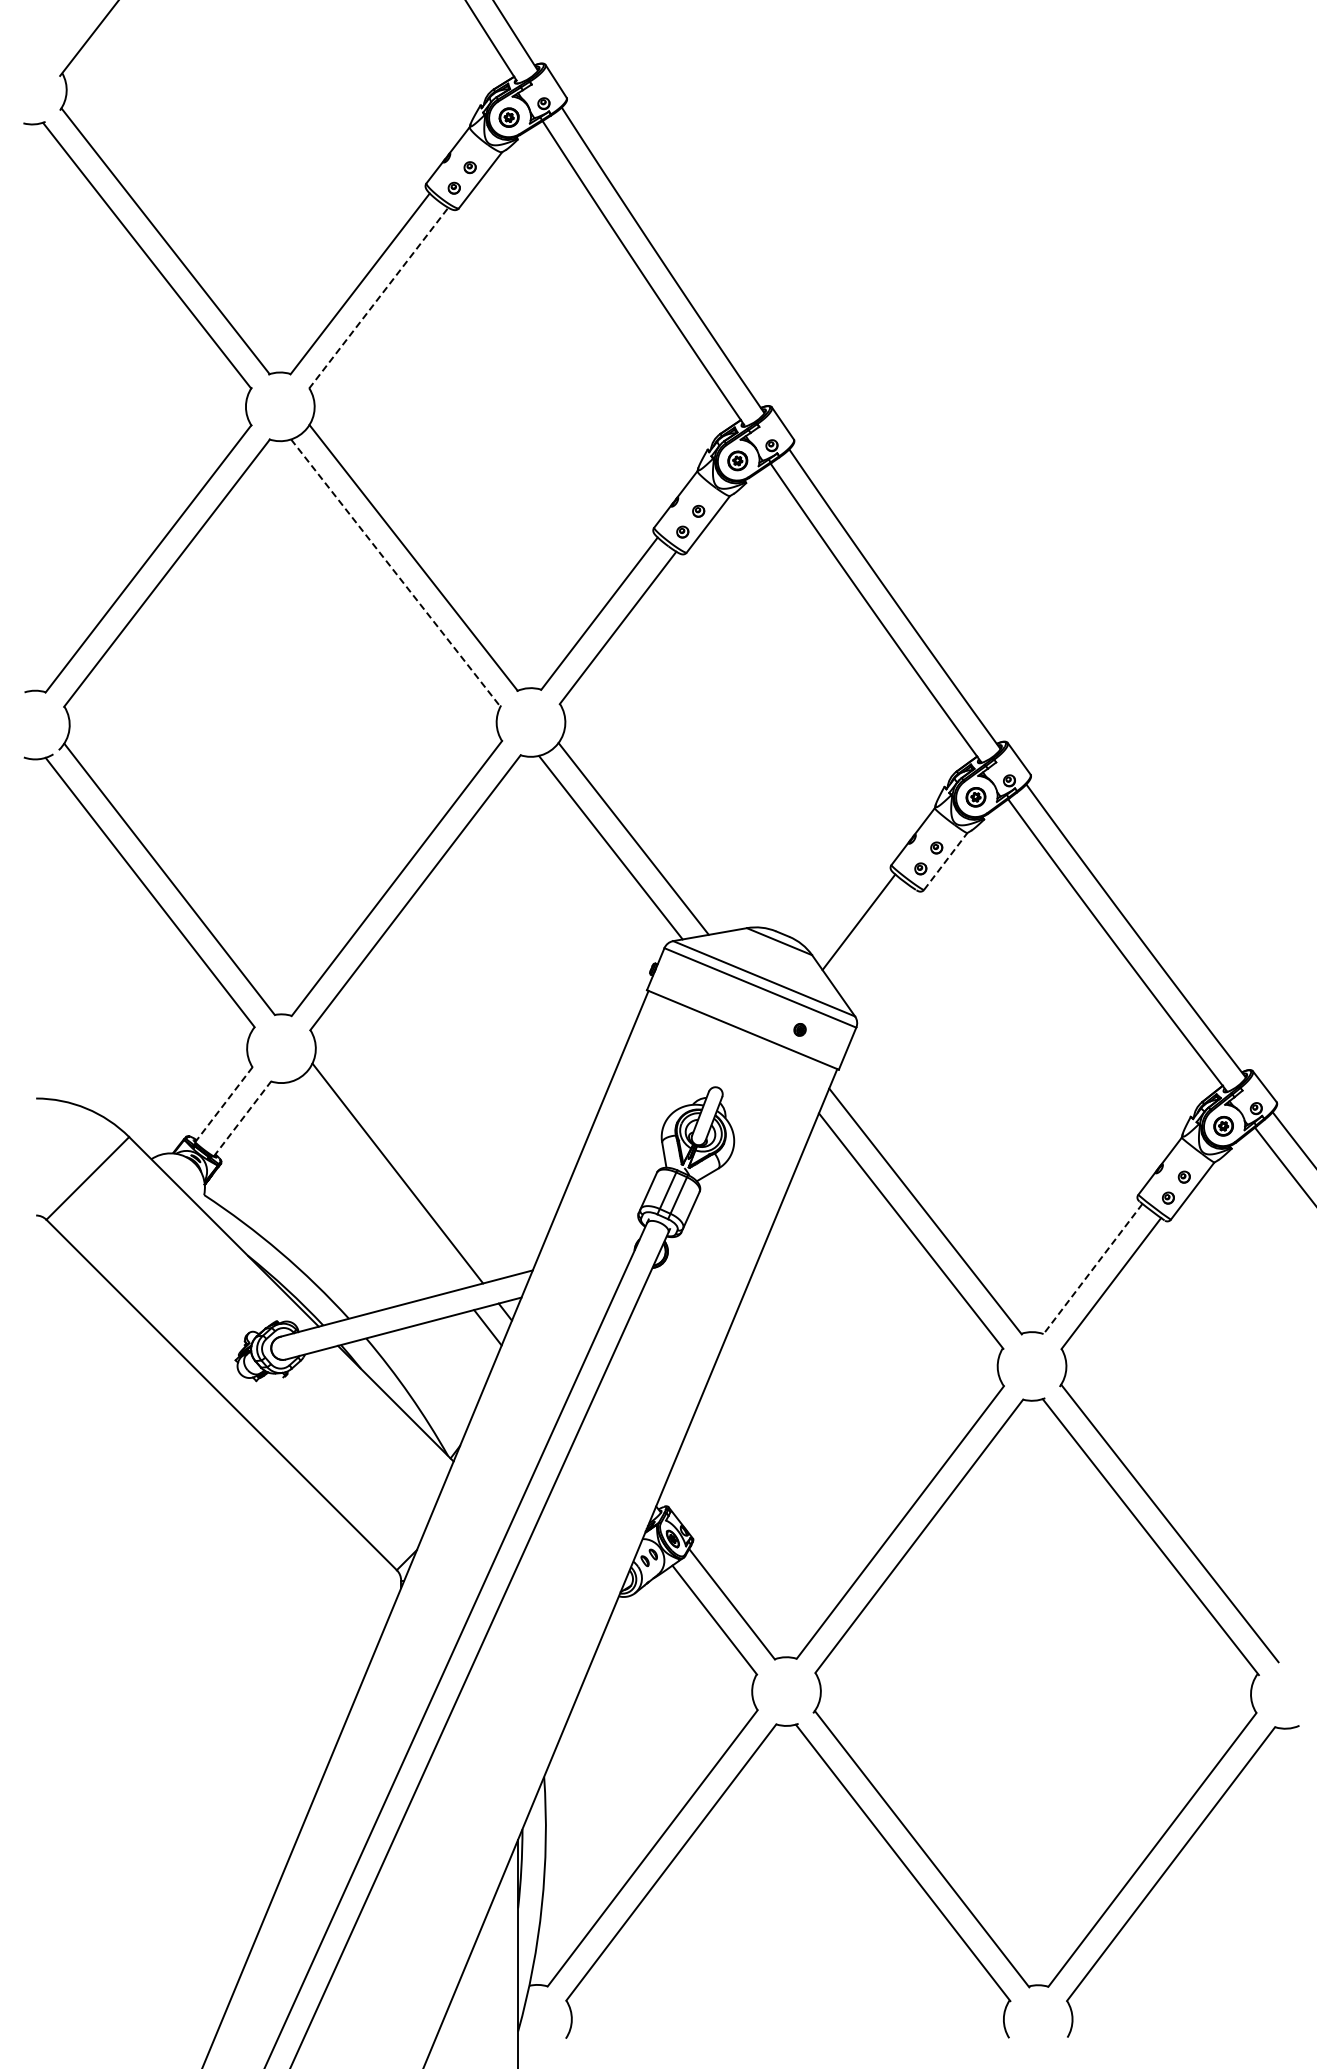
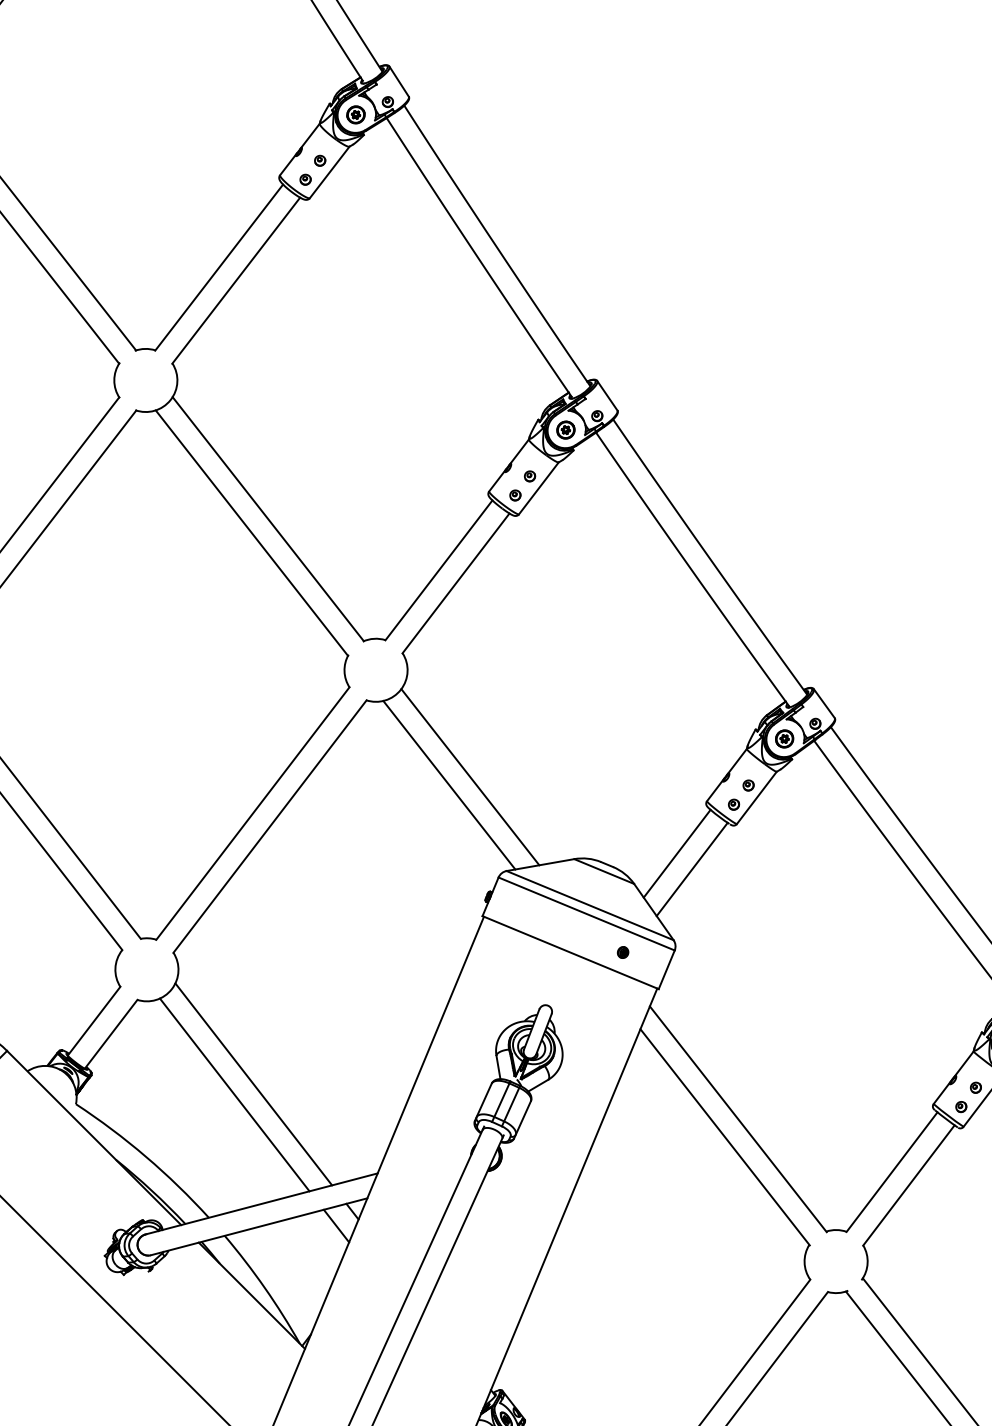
line: (379, 297) -> (236, 280), dashed -> solid
line: (395, 573) -> (251, 533), dashed -> solid
line: (945, 861) -> (756, 797), dashed -> solid
line: (874, 939) -> (691, 869), added
line: (223, 1105) -> (93, 1021), dashed -> solid
line: (242, 1118) -> (111, 1033), dashed -> solid
line: (376, 1184) -> (234, 1094), added
line: (1092, 1269) -> (891, 1172), dashed -> solid

